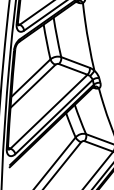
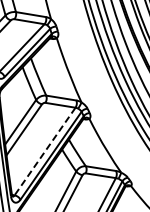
line: (48, 111) -> (44, 151), solid -> dashed

